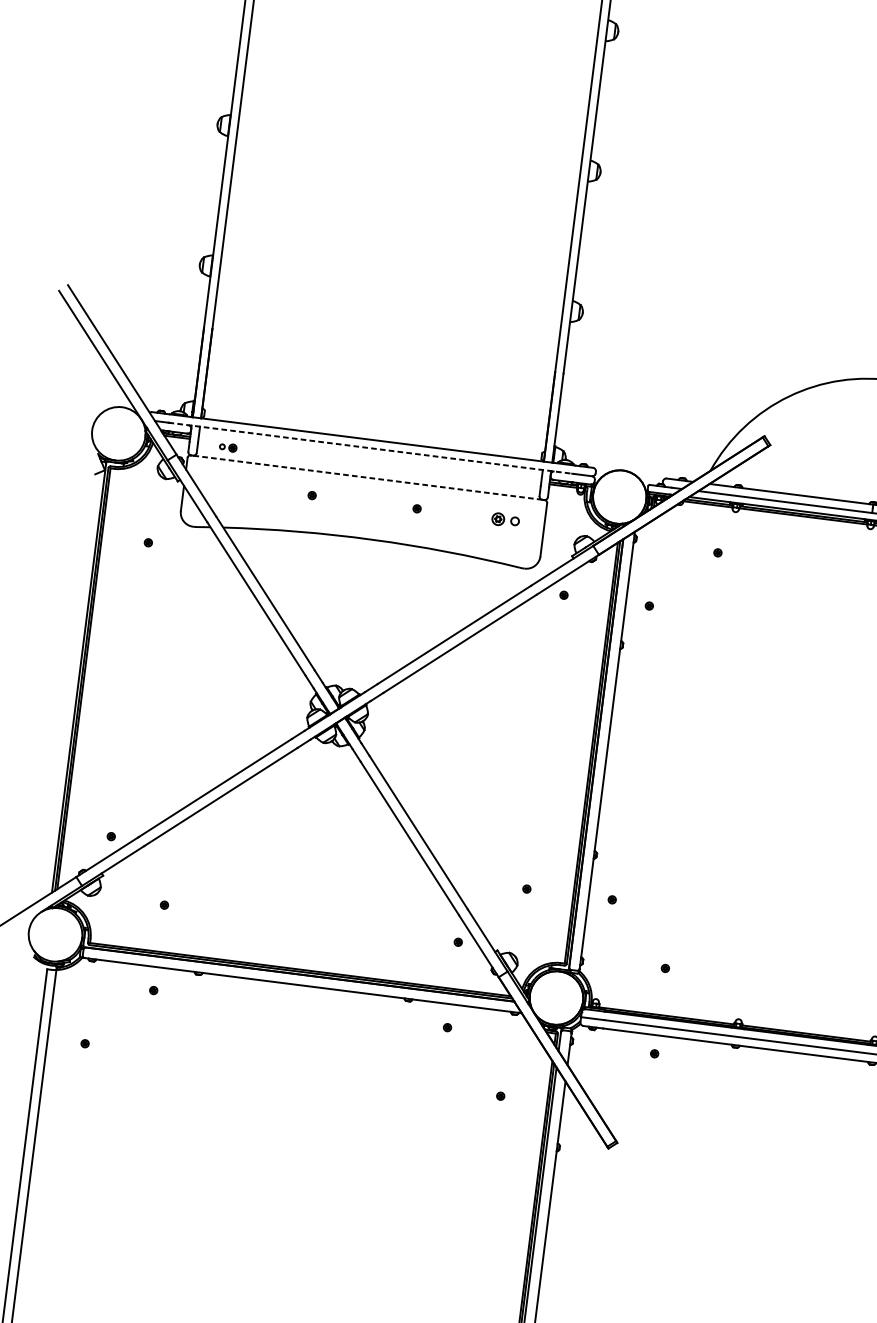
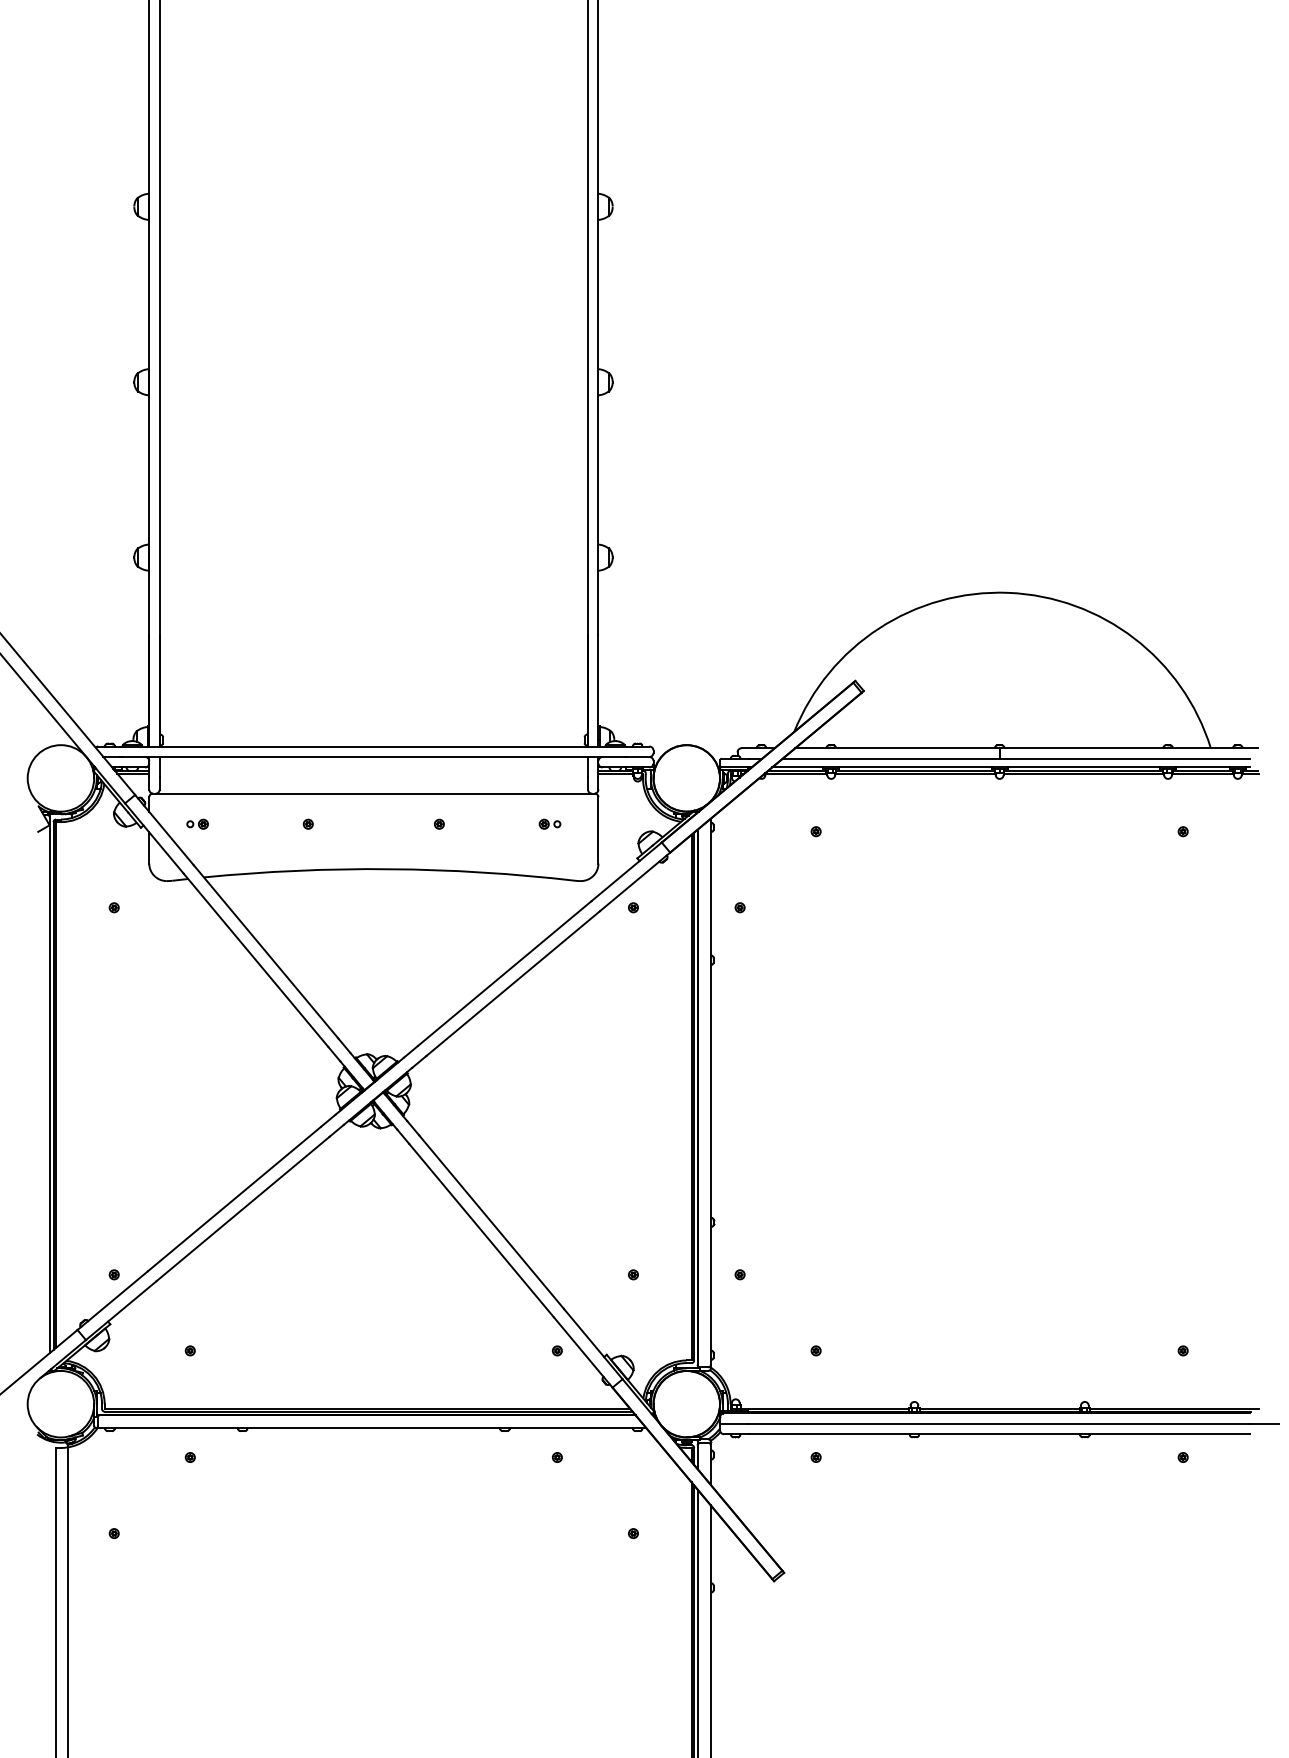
part: (228, 446) -> (197, 823), moved
line: (372, 448) -> (374, 756), dashed -> solid
line: (367, 477) -> (373, 793), dashed -> solid
part: (505, 519) -> (549, 823), size x0.62

